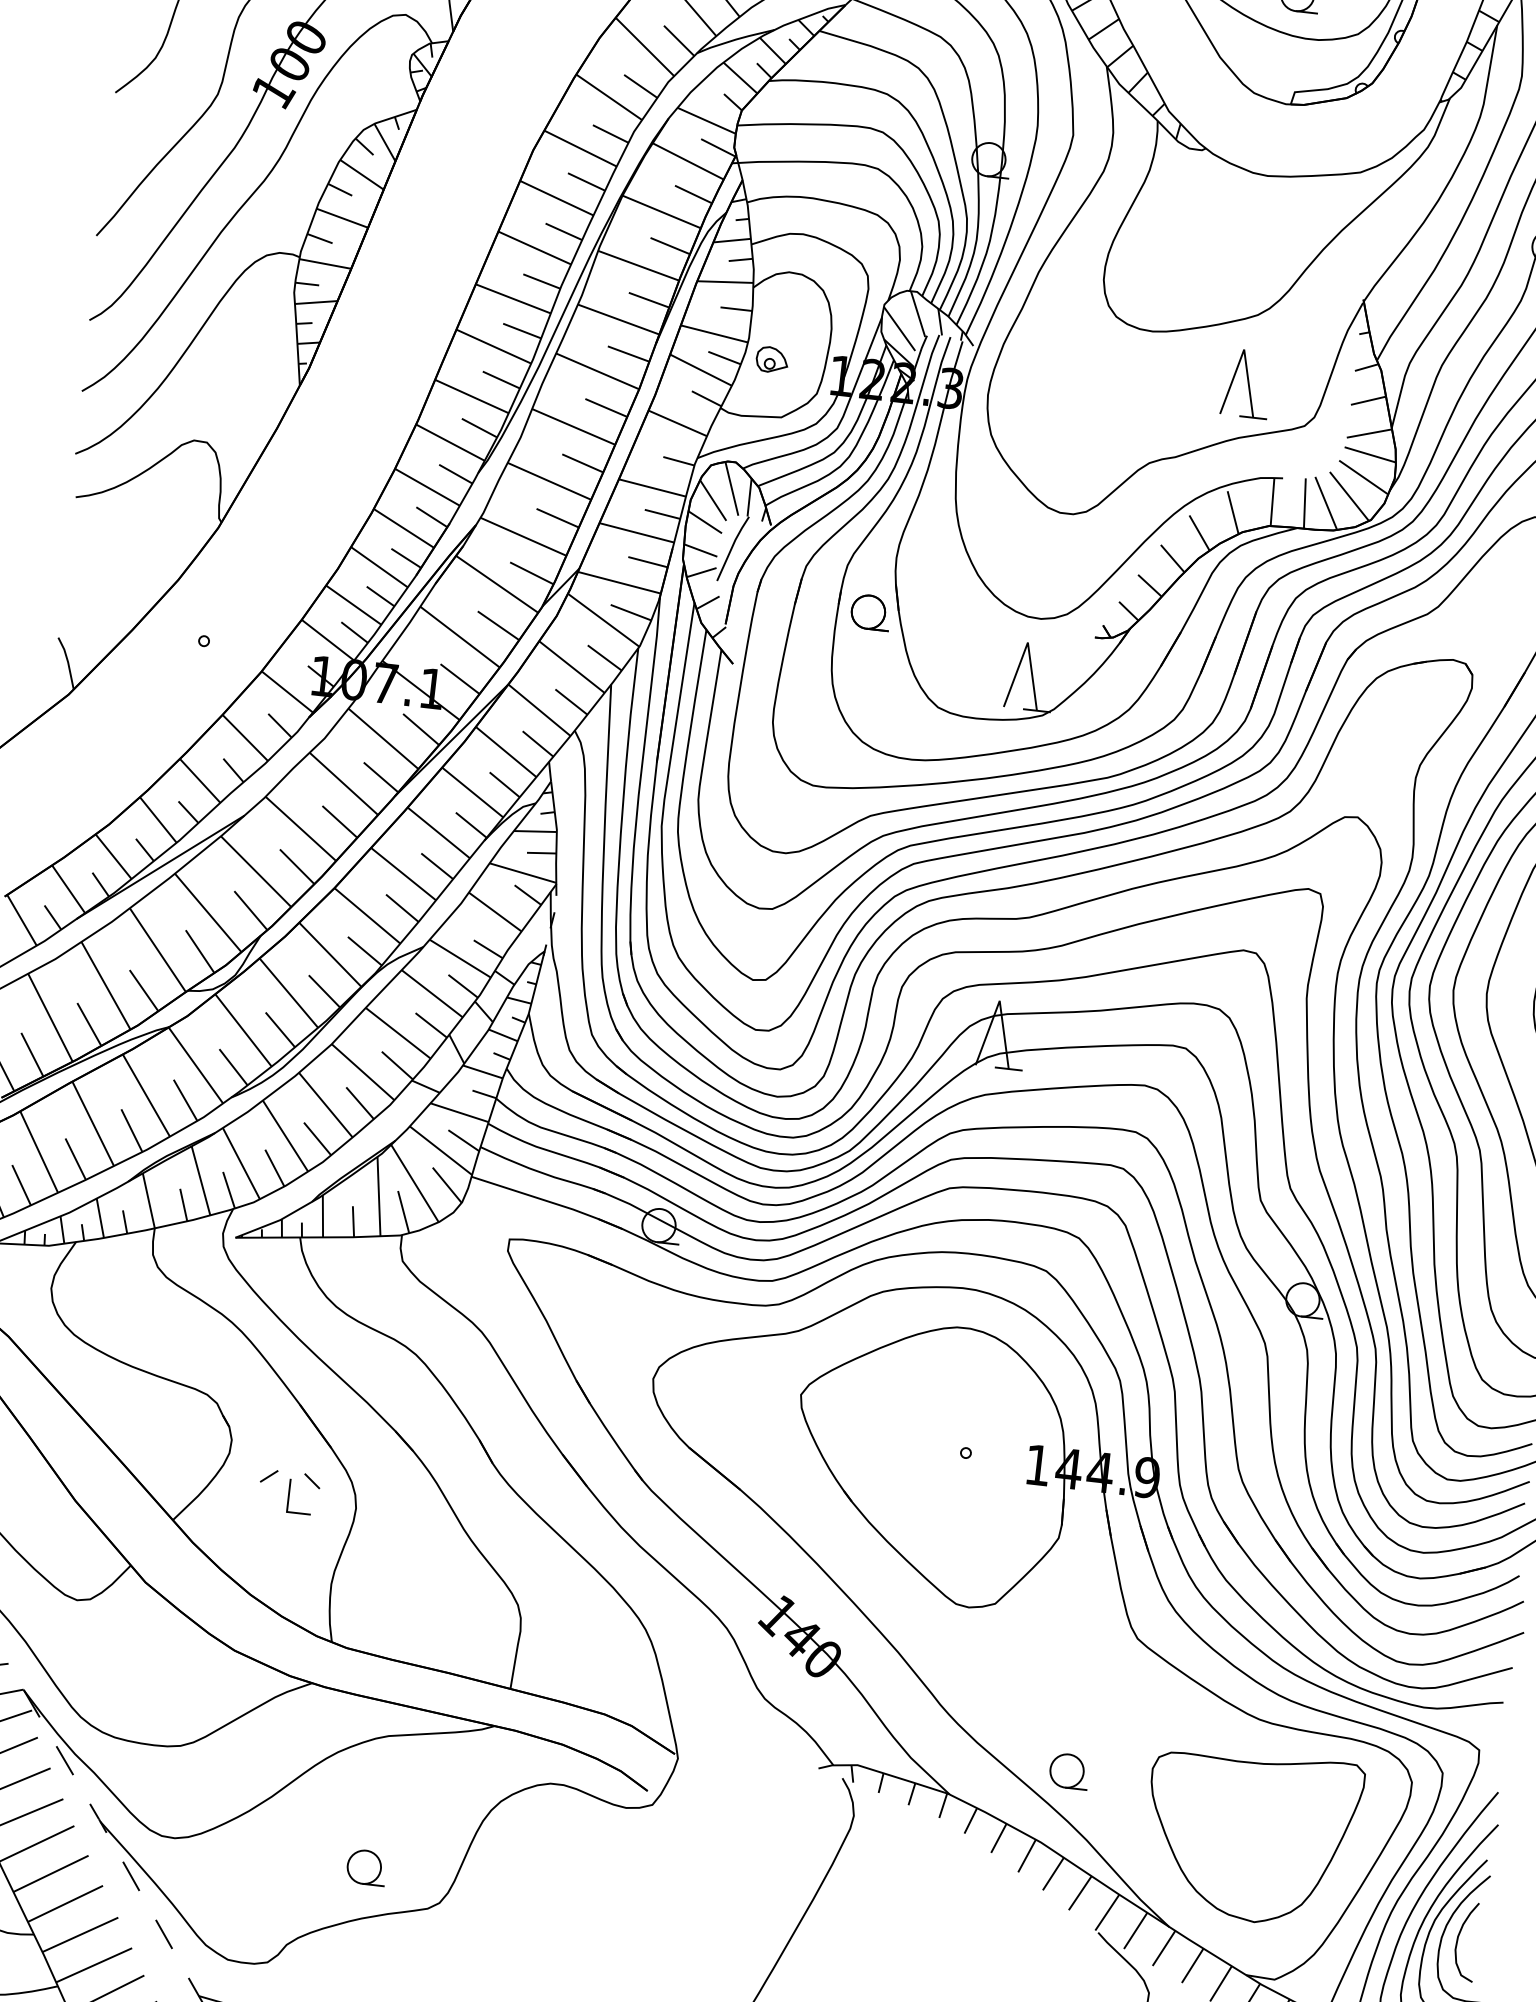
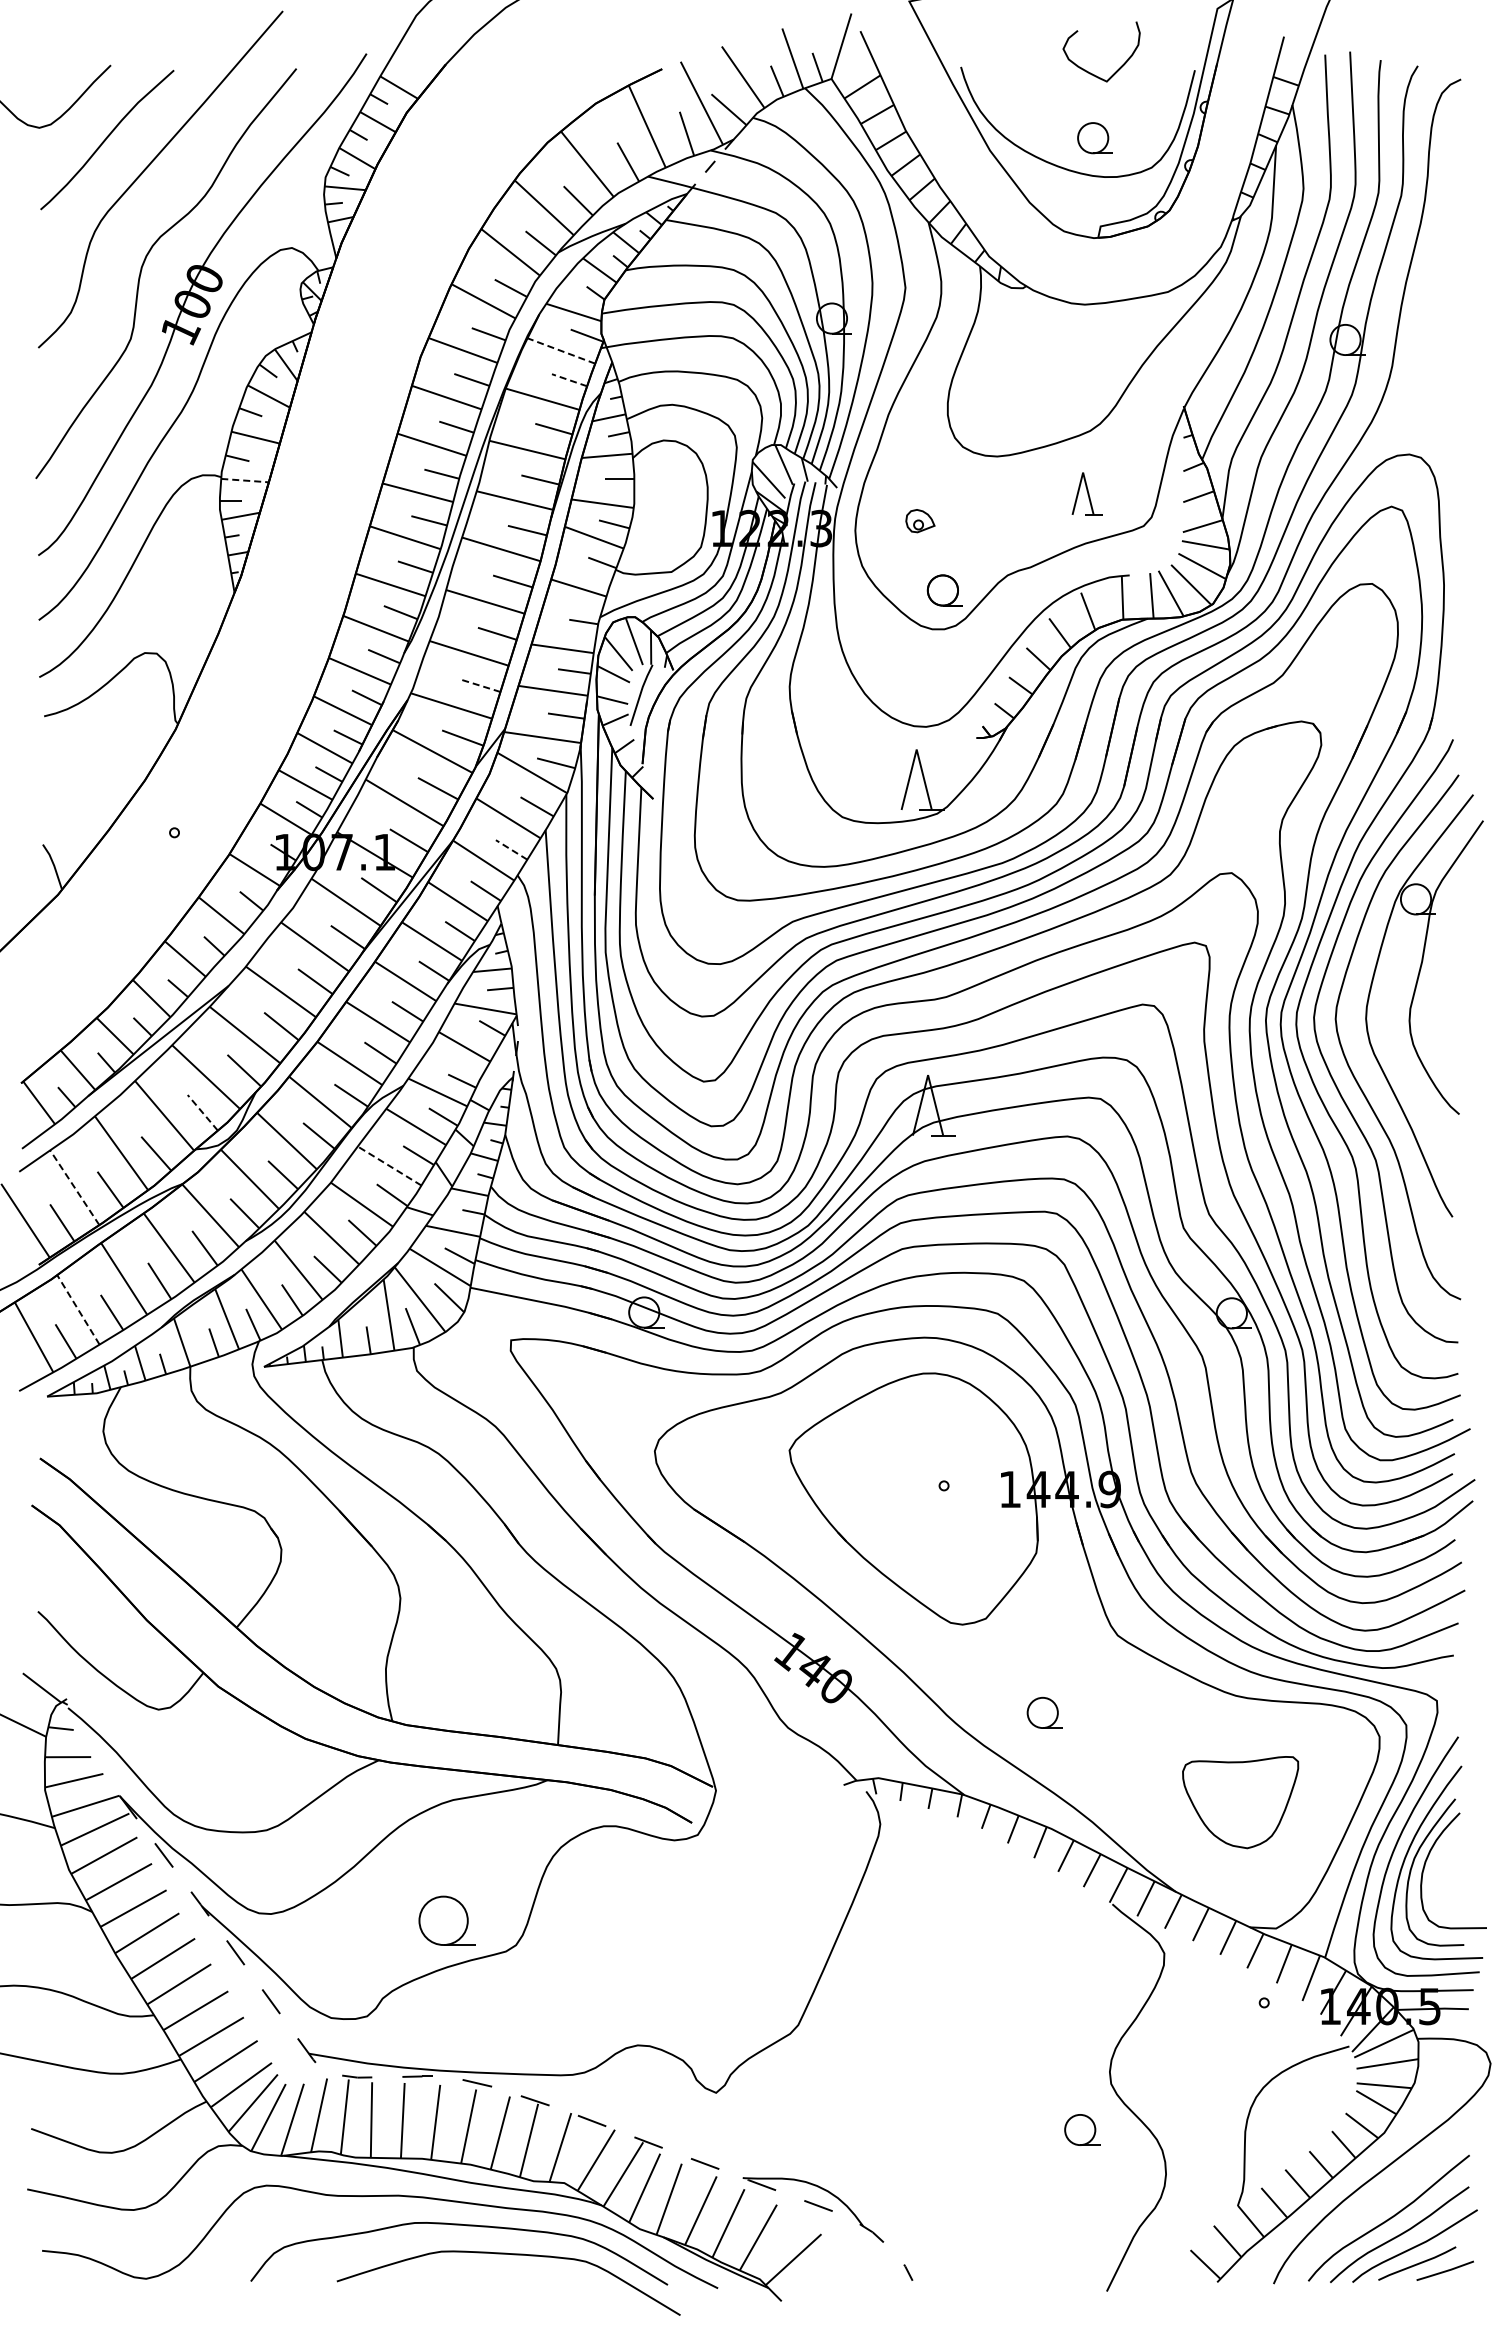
line: (687, 160) -> (560, 350), solid -> dashed
line: (693, 194) -> (569, 380), solid -> dashed
line: (325, 263) -> (245, 480), solid -> dashed
part: (772, 360) -> (920, 521), moved
part: (1245, 383) -> (1086, 493), size x0.7
line: (557, 517) -> (480, 685), solid -> dashed
part: (870, 612) -> (944, 590), moved
line: (571, 701) -> (511, 849), solid -> dashed
line: (199, 951) -> (202, 1112), solid -> dashed
line: (50, 1017) -> (74, 1187), solid -> dashed
line: (398, 1032) -> (389, 1165), solid -> dashed
line: (39, 1151) -> (78, 1309), solid -> dashed
part: (289, 1492) -> (338, 1590), removed
part: (1069, 1770) -> (1044, 1712), moved
part: (1251, 1837) -> (1240, 1802), size x0.6
part: (366, 1867) -> (446, 1920), size x1.6
curve: (1458, 1940) -> (1437, 1874), removed

